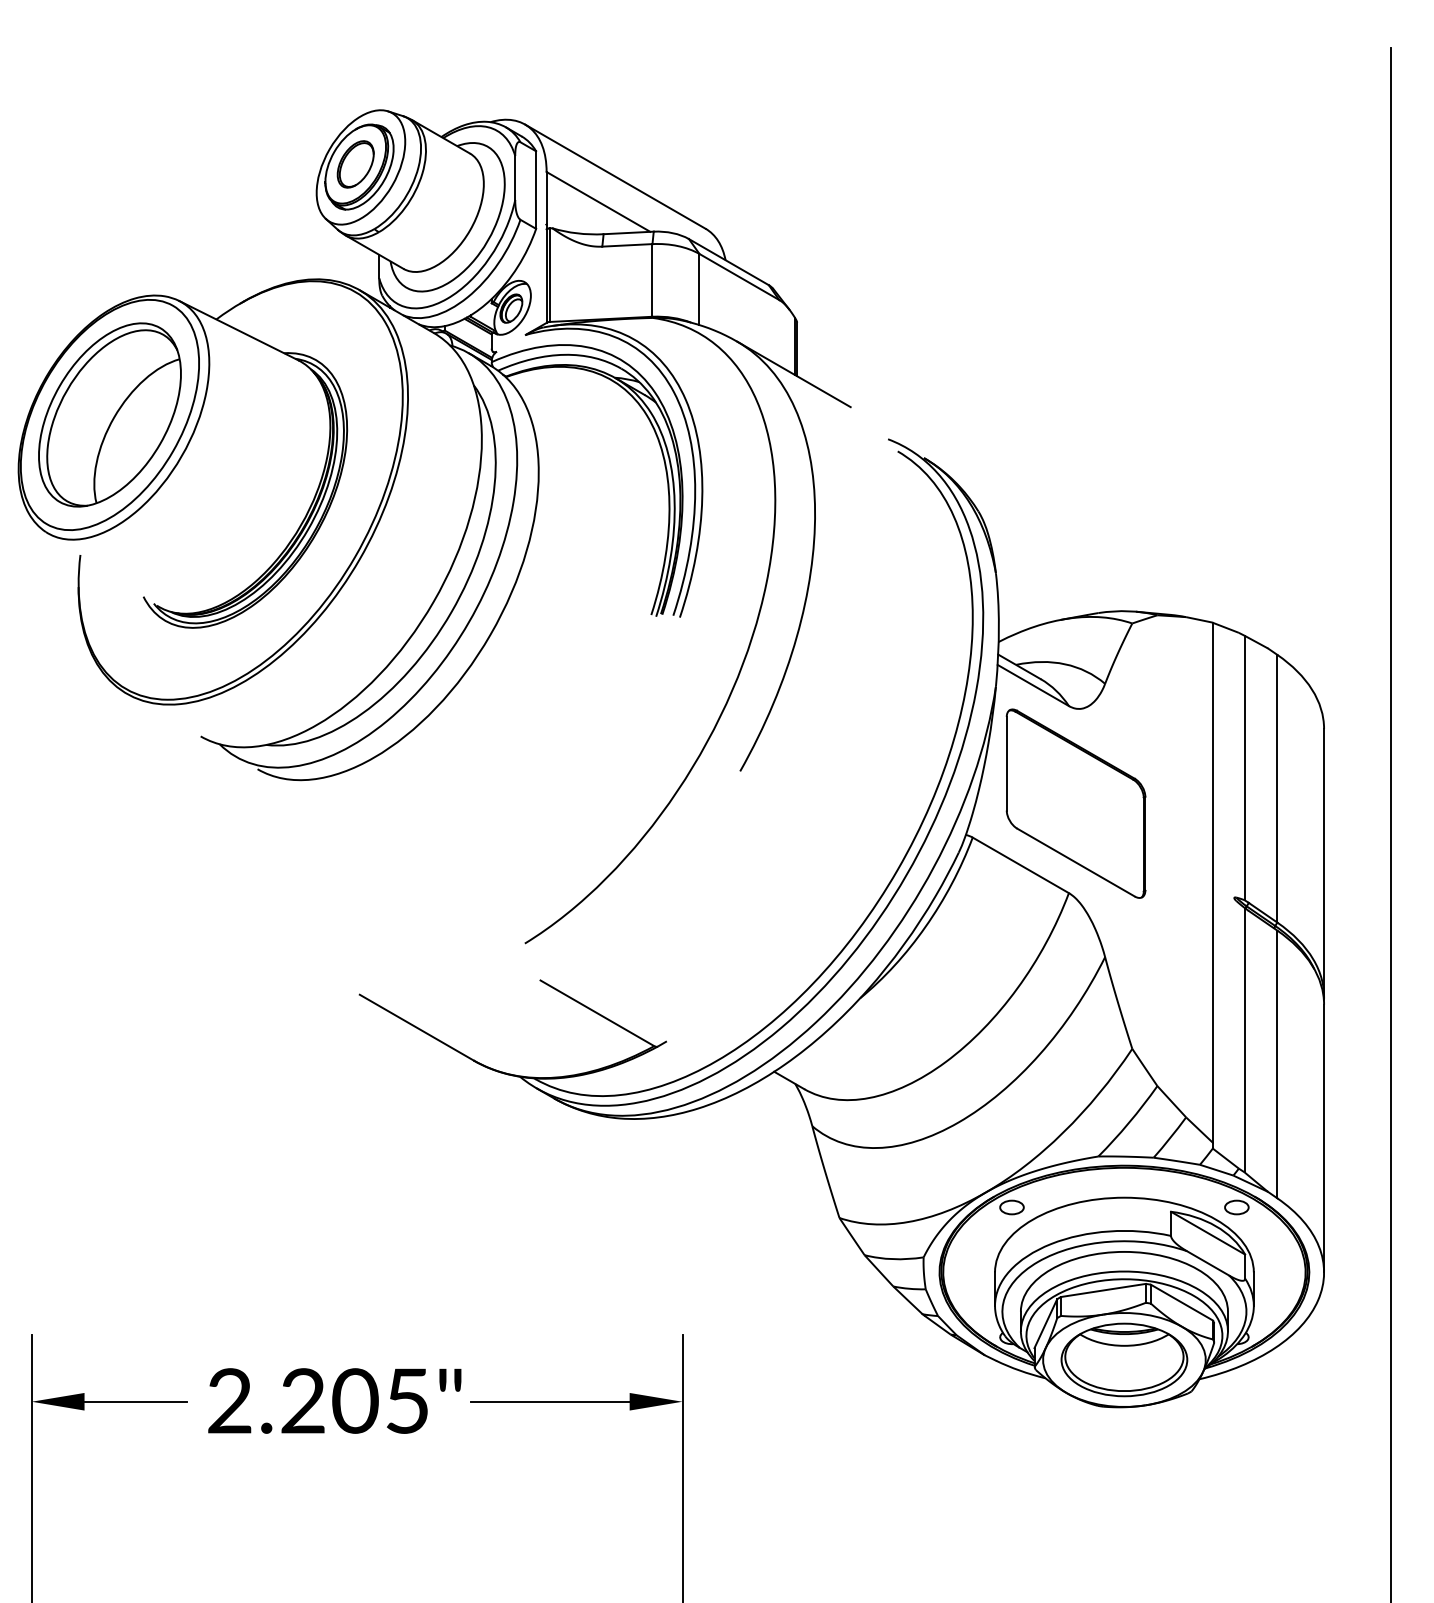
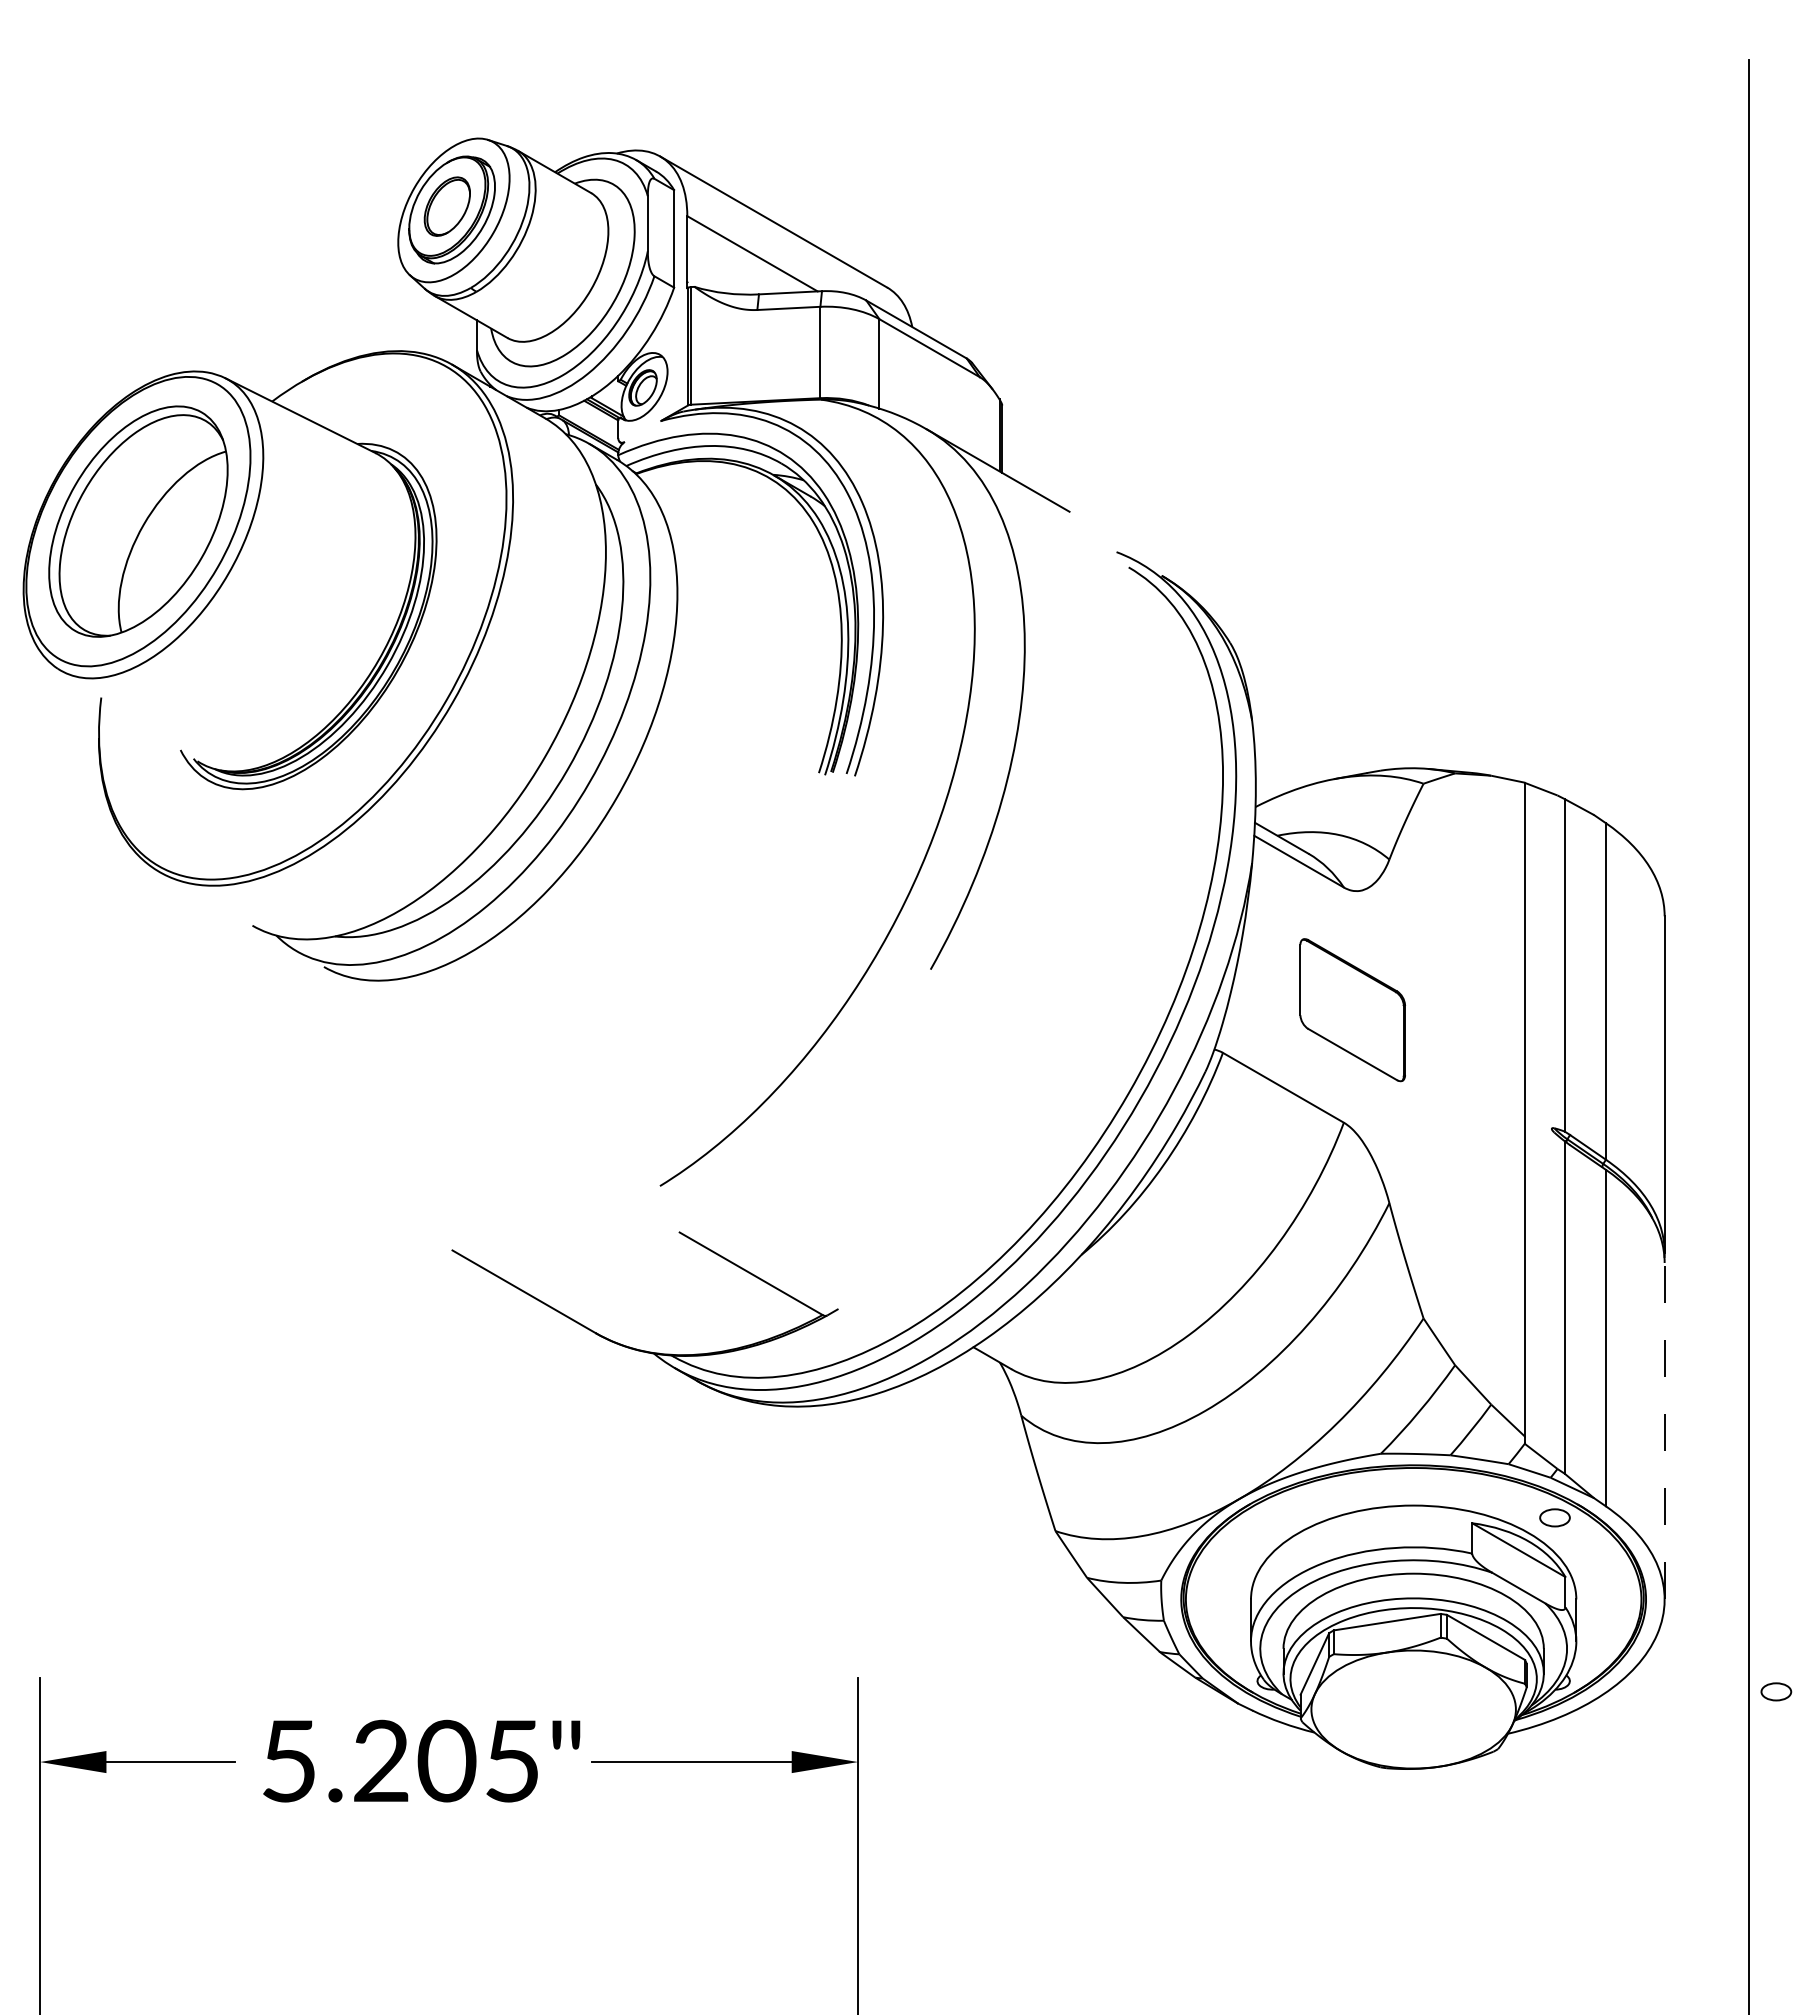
part: (1075, 803) -> (1352, 1009), size x0.6
line: (1323, 1137) -> (1664, 1430), solid -> dashed
part: (1012, 1207) -> (1776, 1691), moved
part: (1124, 1359) -> (1413, 1709), removed
text: (229, 1400) -> (288, 1760), 2.205" -> 5.205"

